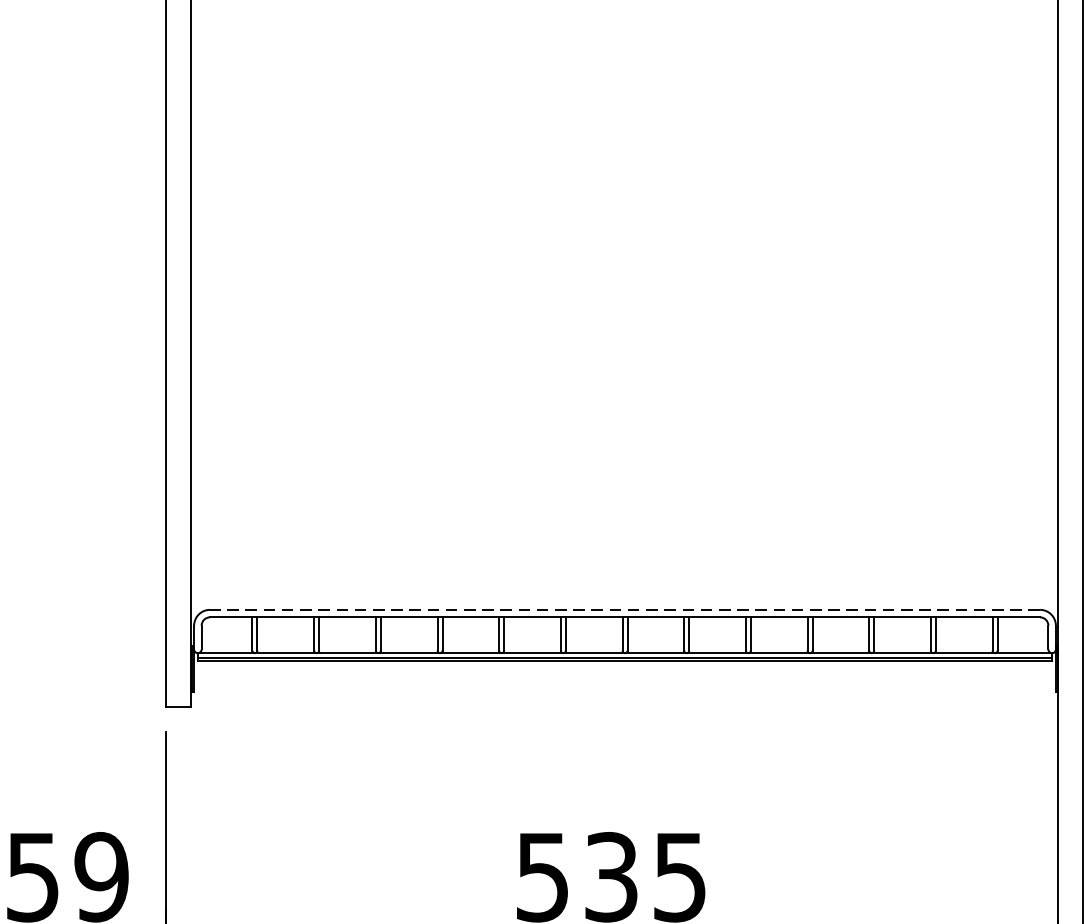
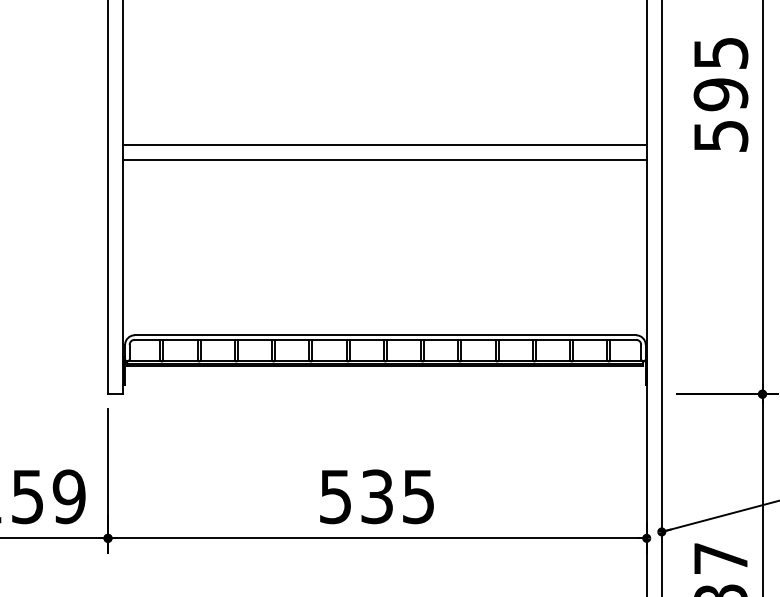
line: (623, 294) -> (384, 144), added
line: (623, 320) -> (384, 160), added
line: (625, 610) -> (385, 335), dashed -> solid

